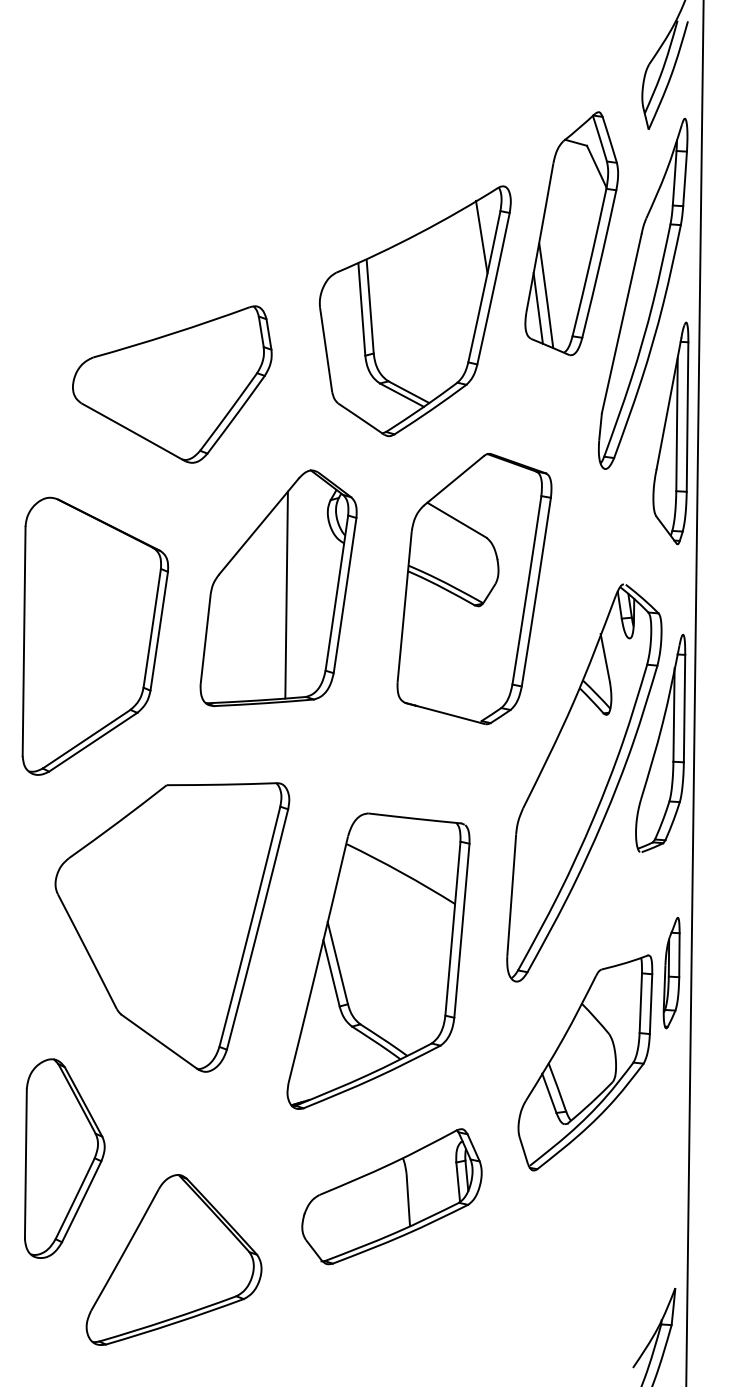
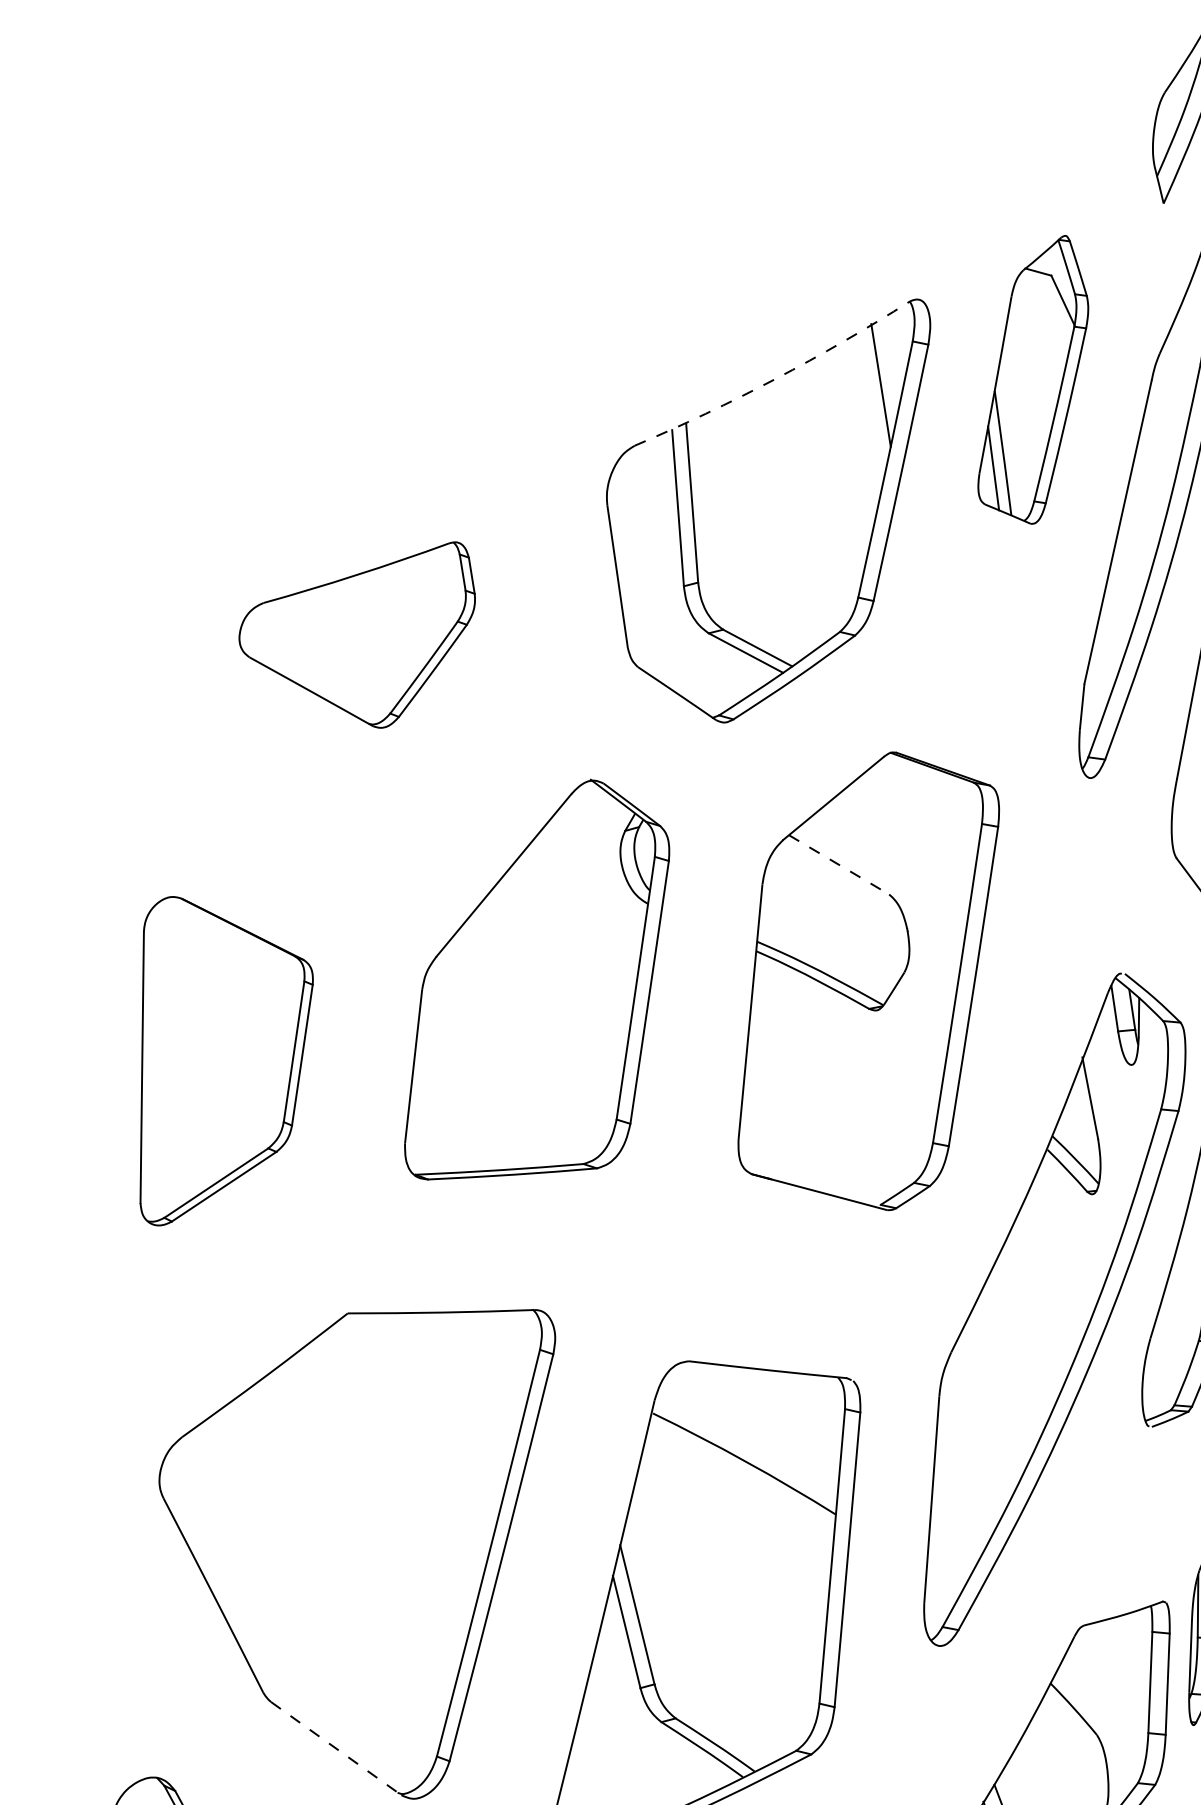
arc: (419, 233) -> (775, 379), solid -> dashed
part: (571, 233) -> (1033, 379), size x0.7
part: (172, 384) -> (357, 635), size x0.7
line: (457, 520) -> (839, 865), solid -> dashed
line: (286, 594) -> (550, 990), removed
part: (94, 635) -> (225, 1059), size x0.7
line: (160, 1042) -> (337, 1749), solid -> dashed

